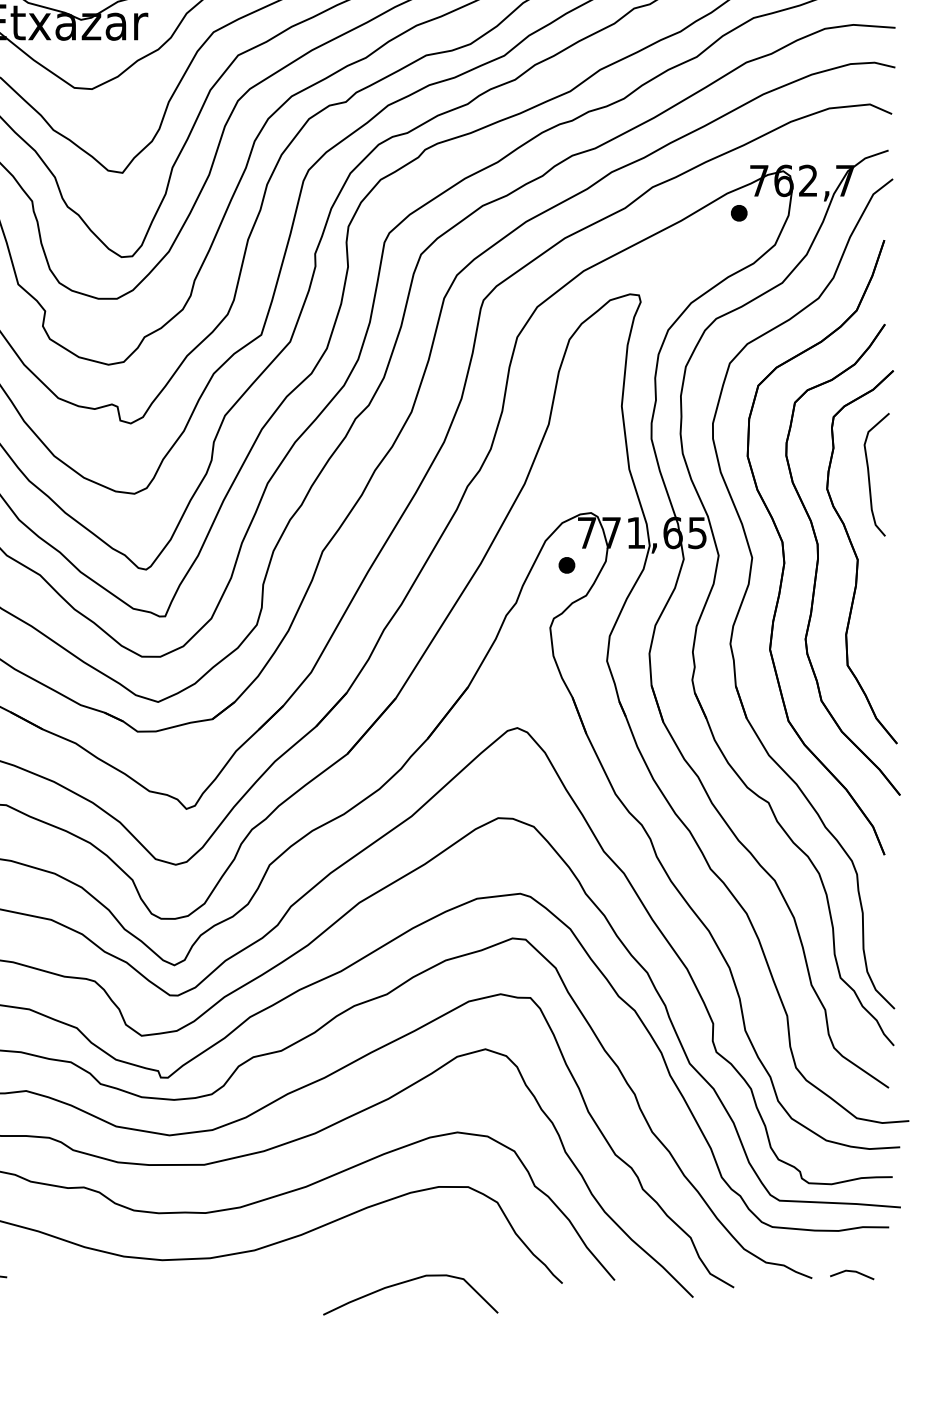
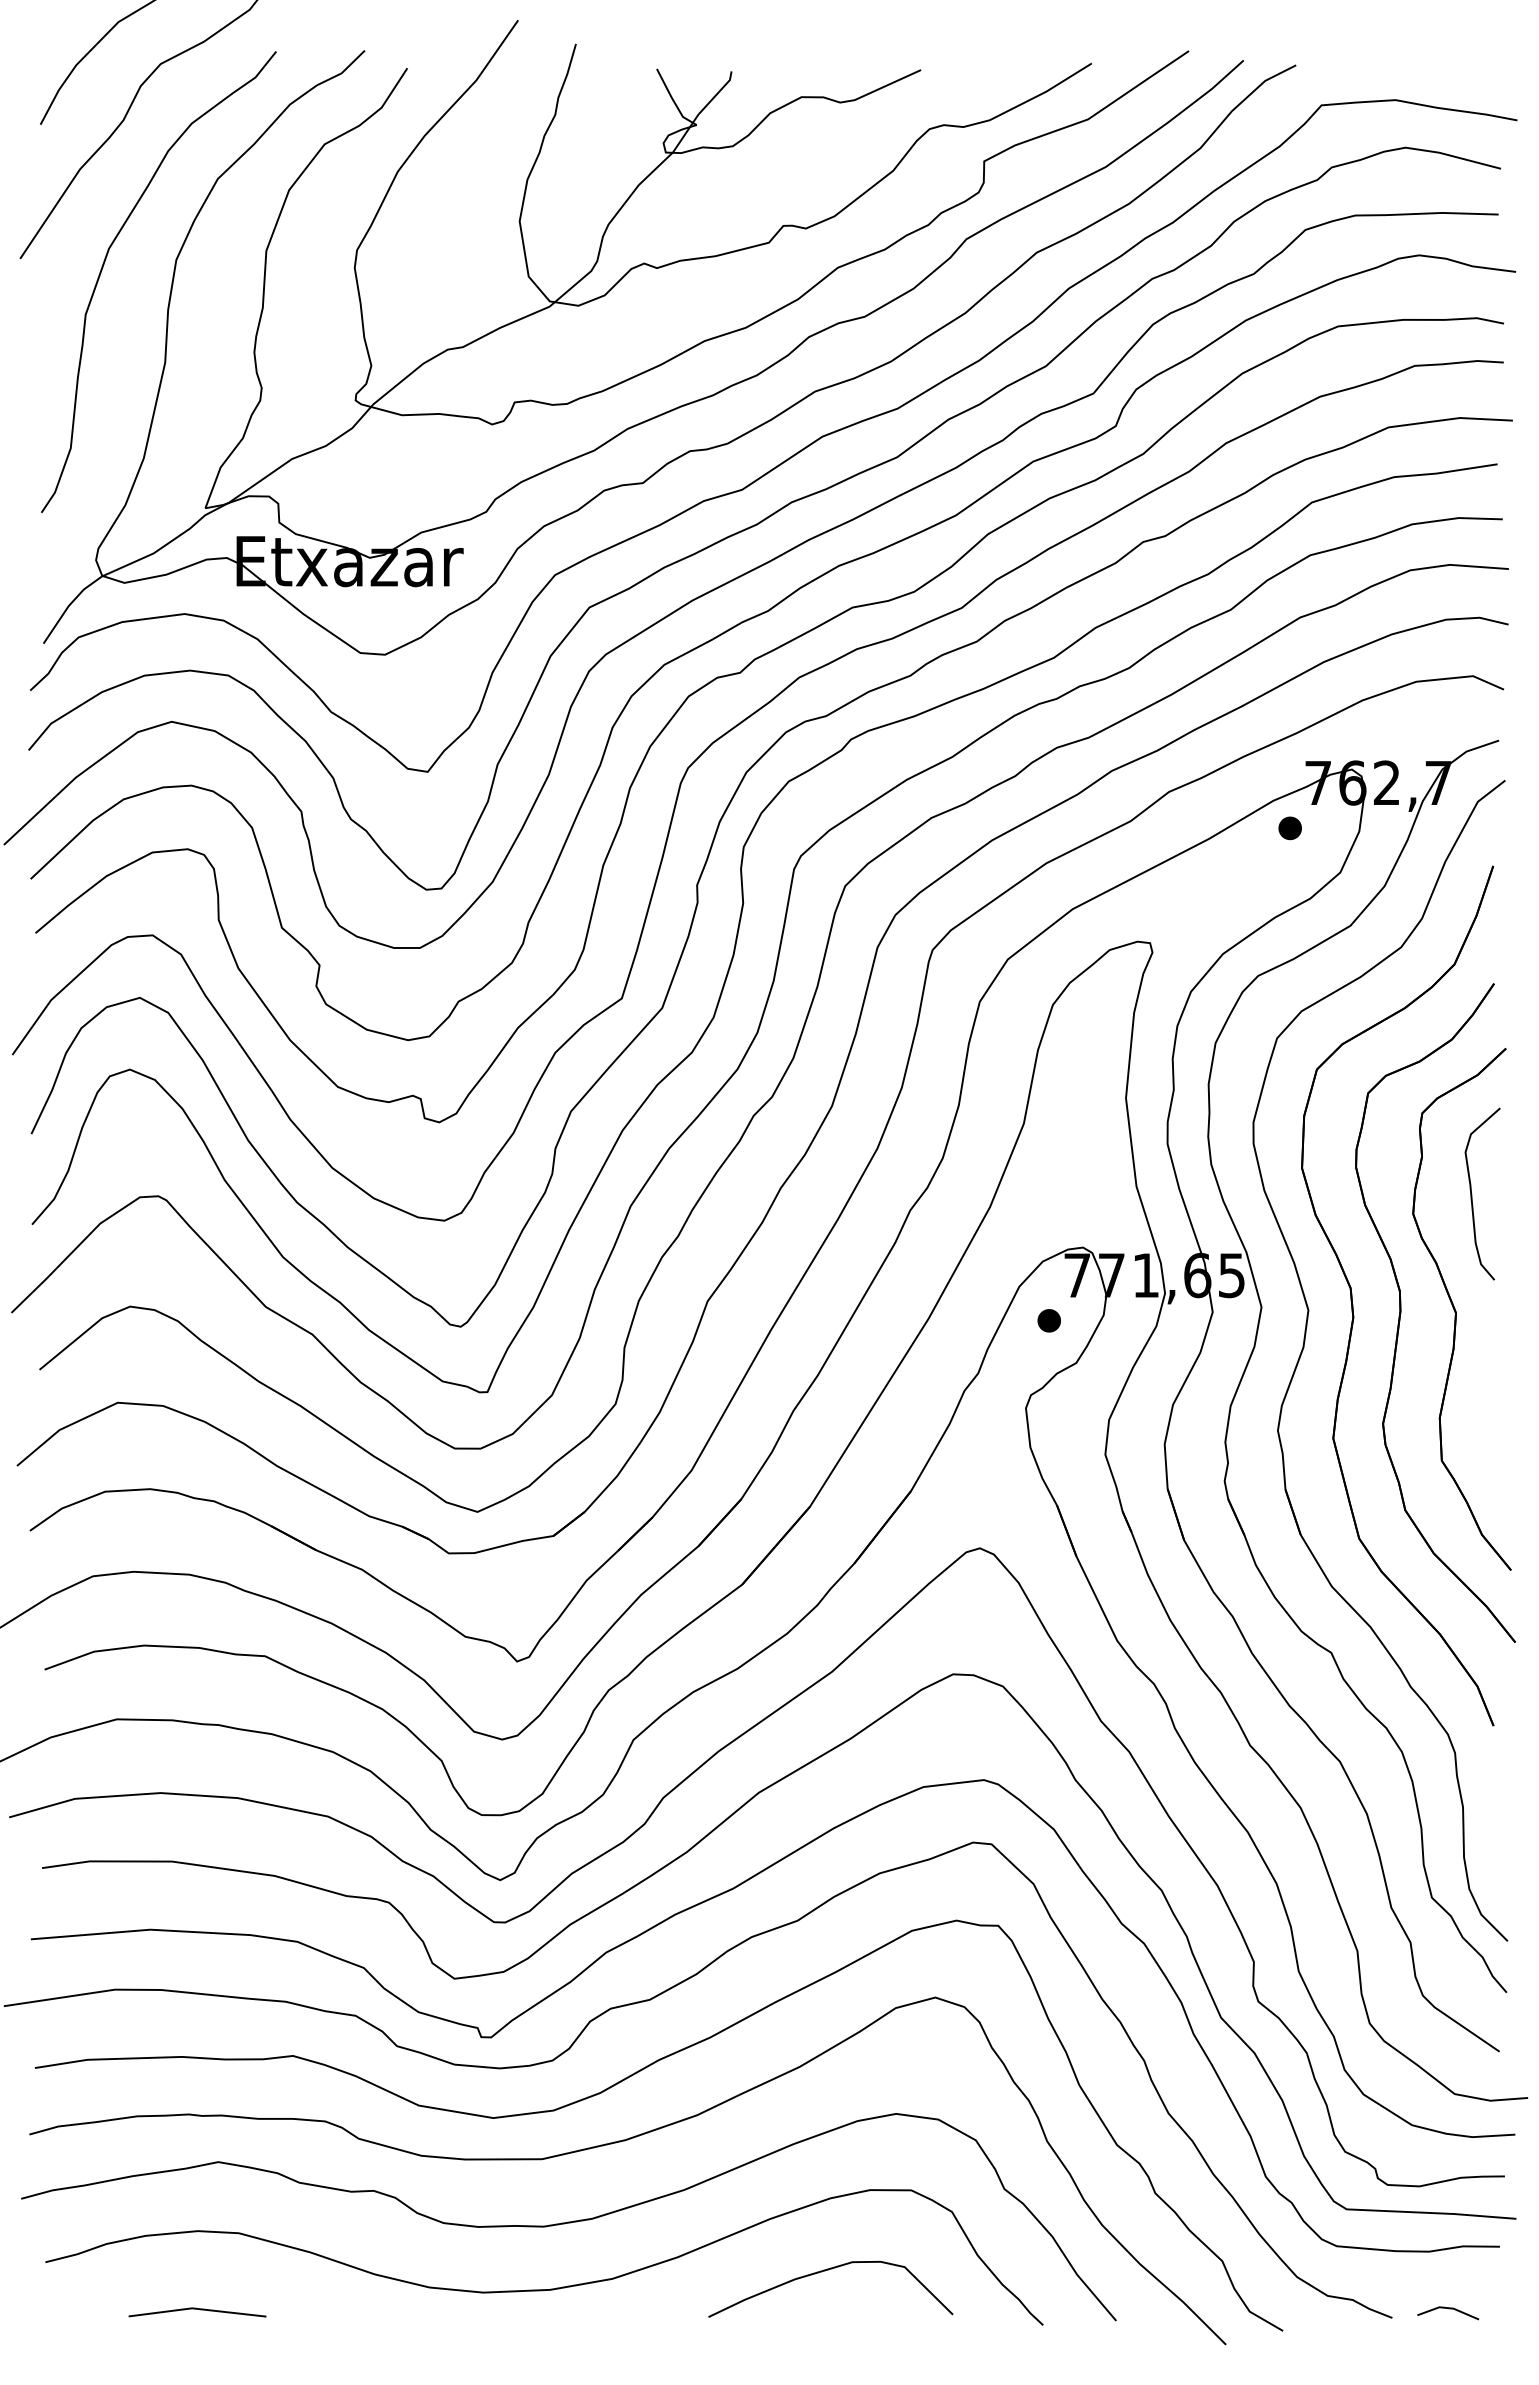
curve: (406, 1282) -> (825, 2271), moved

